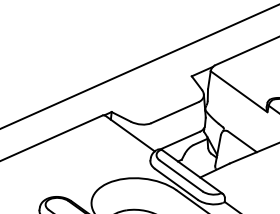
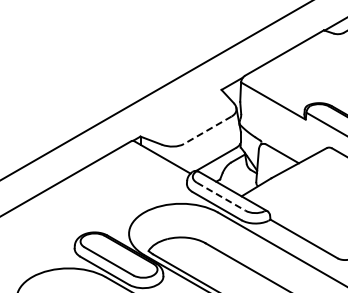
line: (174, 112) -> (207, 130), solid -> dashed
line: (181, 175) -> (221, 196), solid -> dashed

